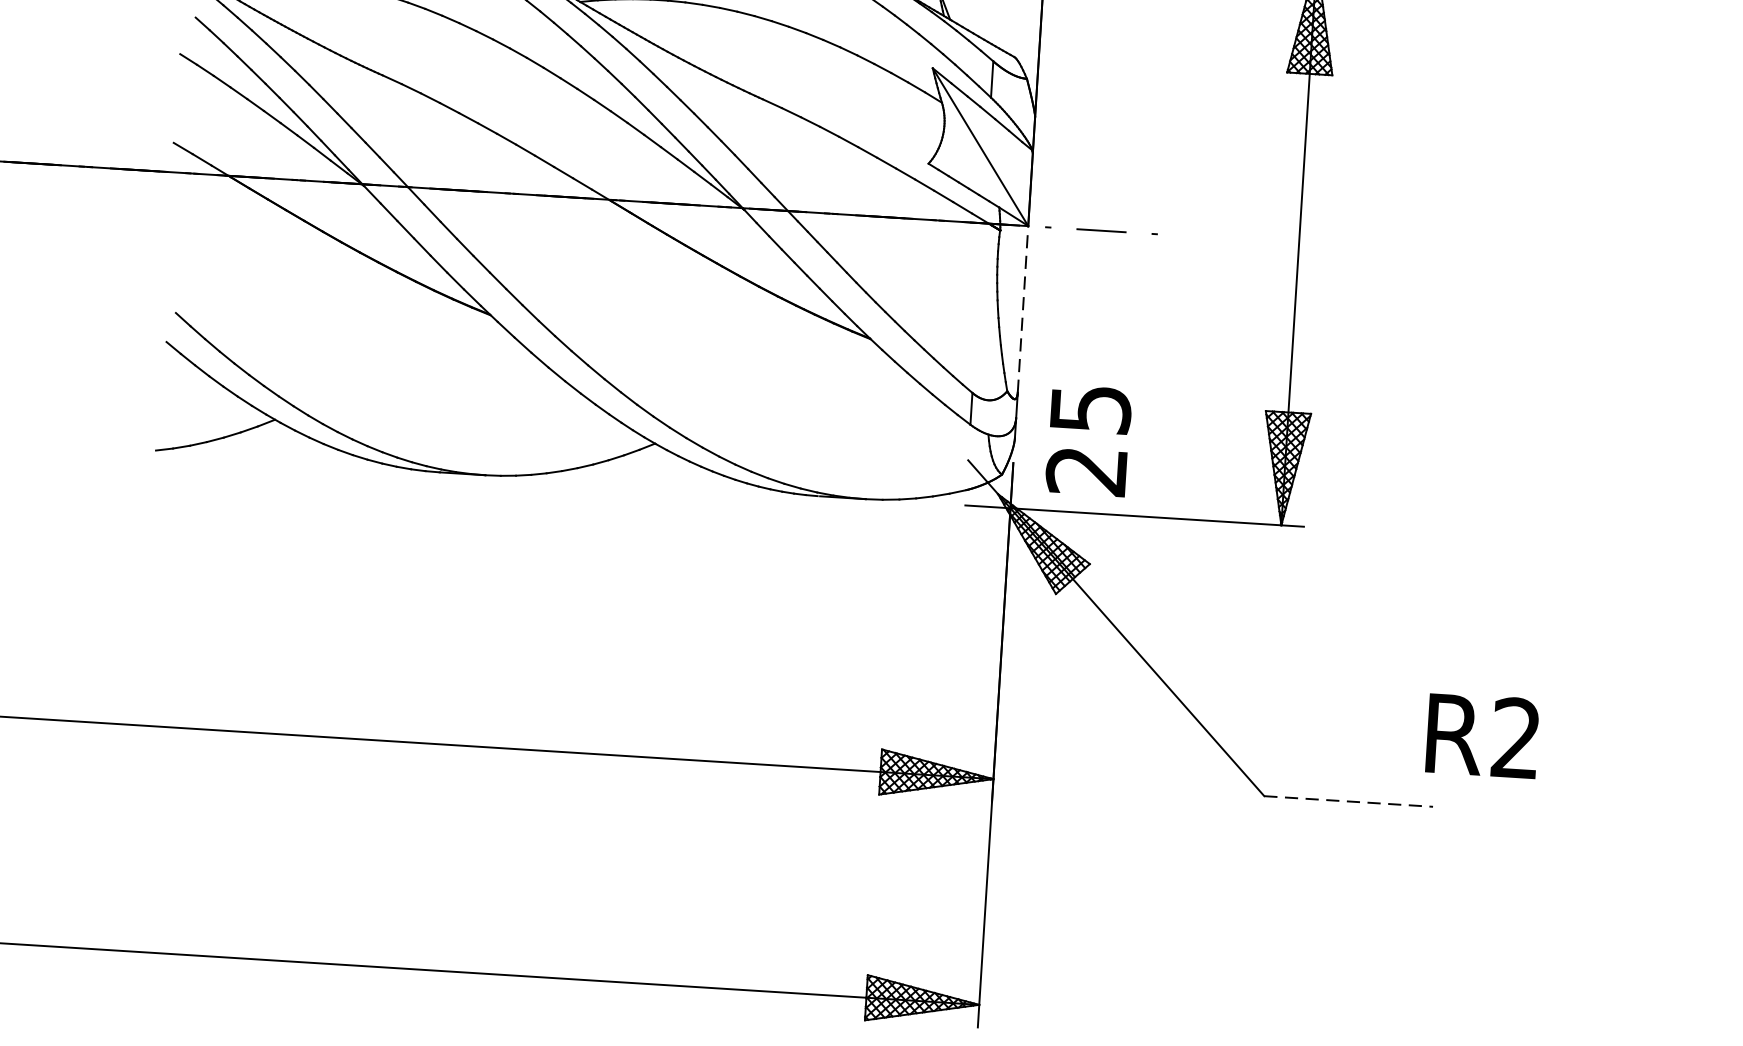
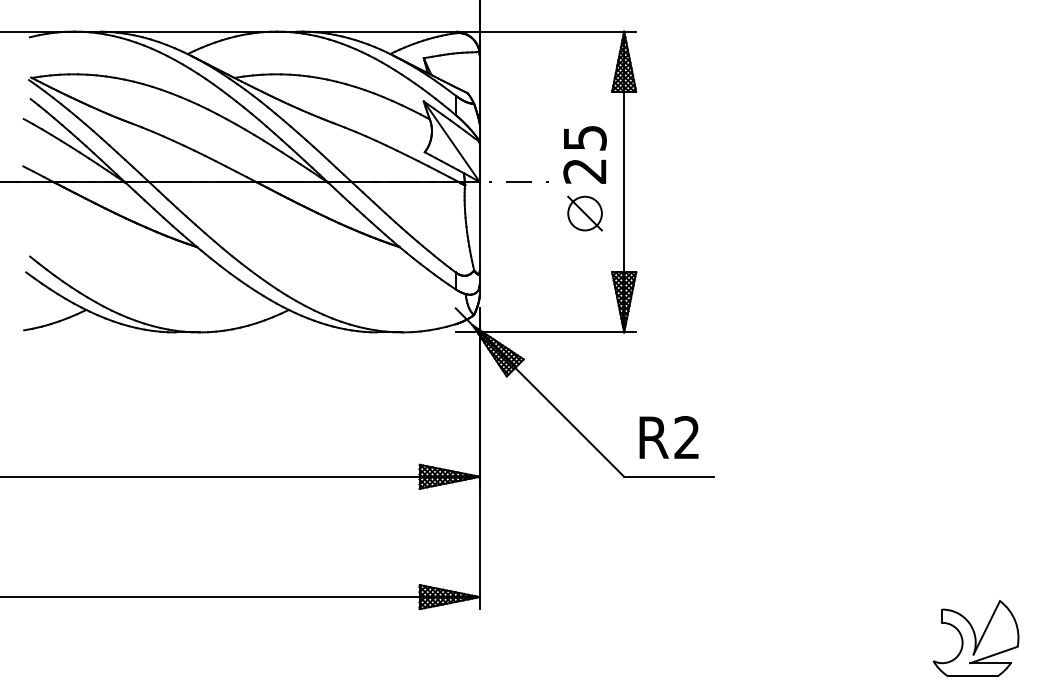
part: (1220, 297) -> (584, 213), added
line: (1022, 307) -> (479, 225), dashed -> solid
text: (1087, 439) -> (584, 154), moved
text: (1481, 735) -> (668, 437), moved
line: (1349, 800) -> (669, 476), dashed -> solid

